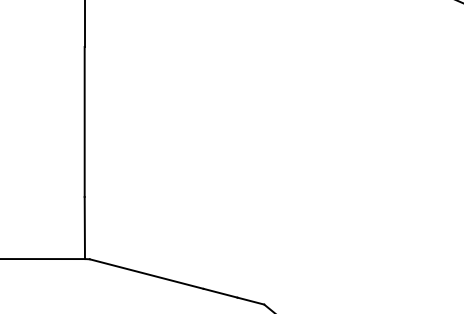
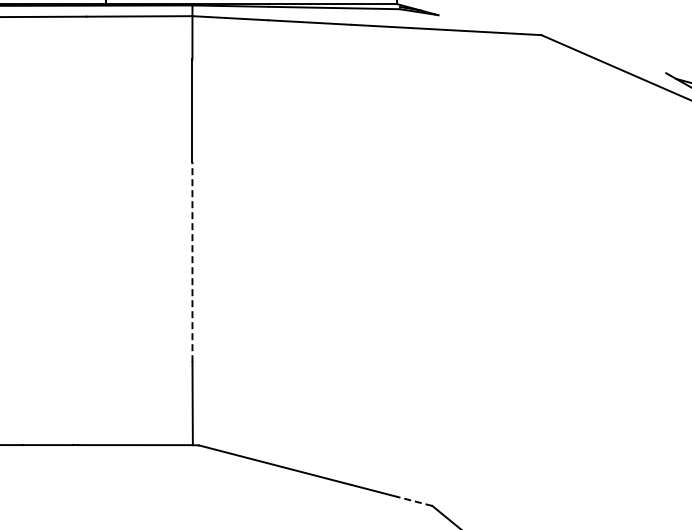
line: (84, 121) -> (192, 261), solid -> dashed
line: (250, 301) -> (414, 501), solid -> dashed

